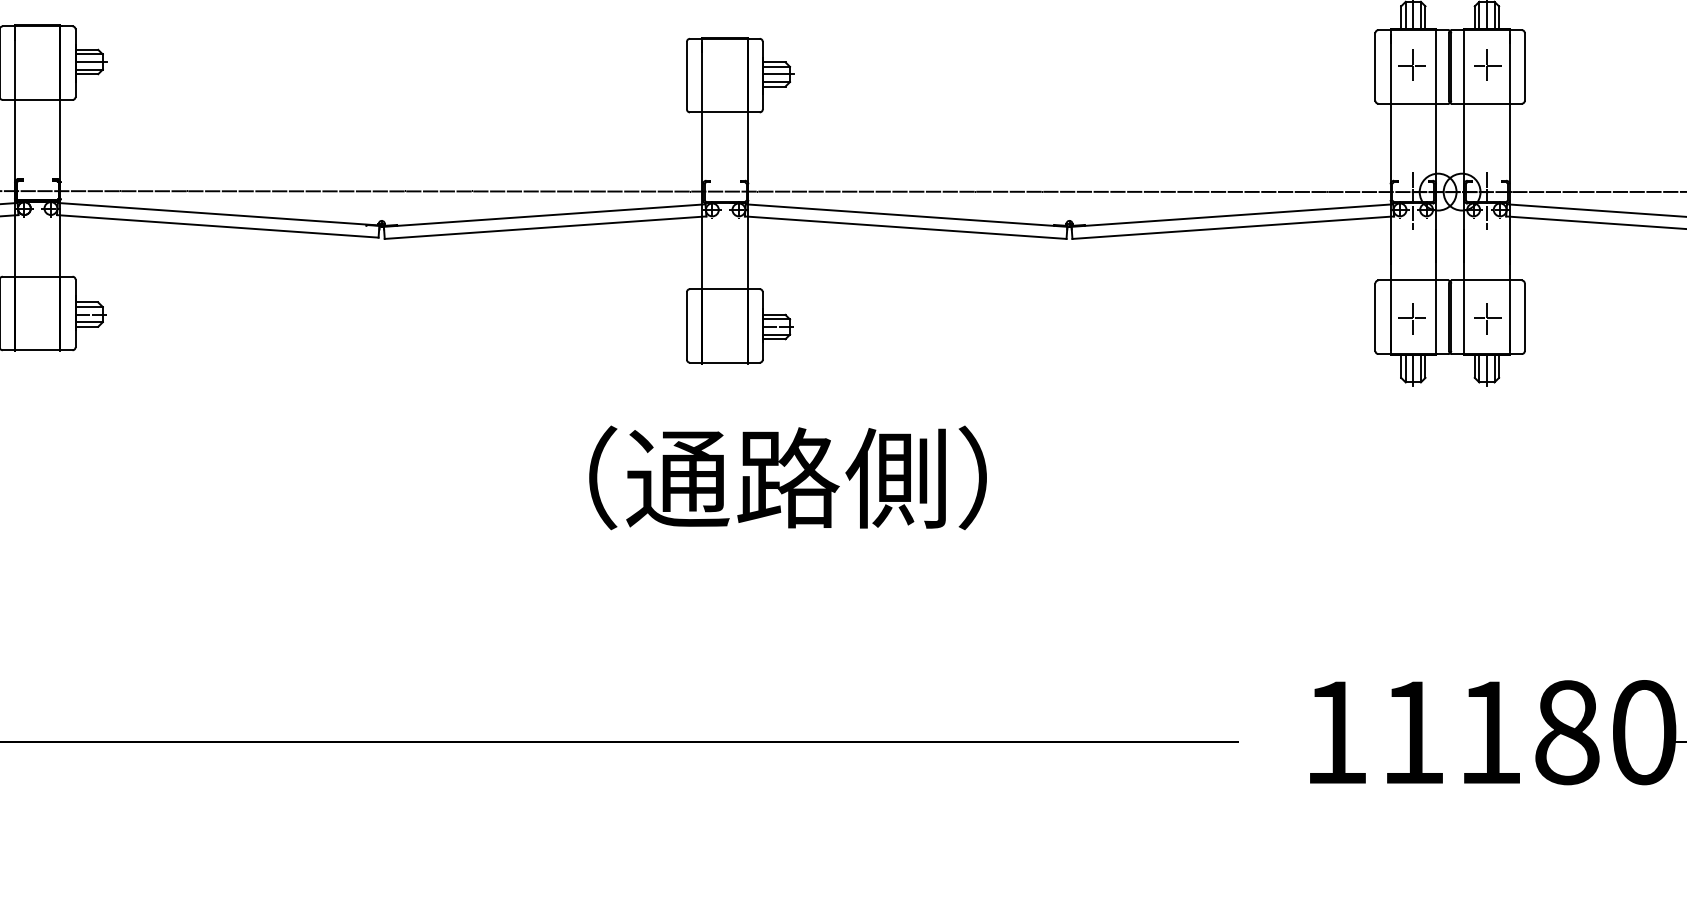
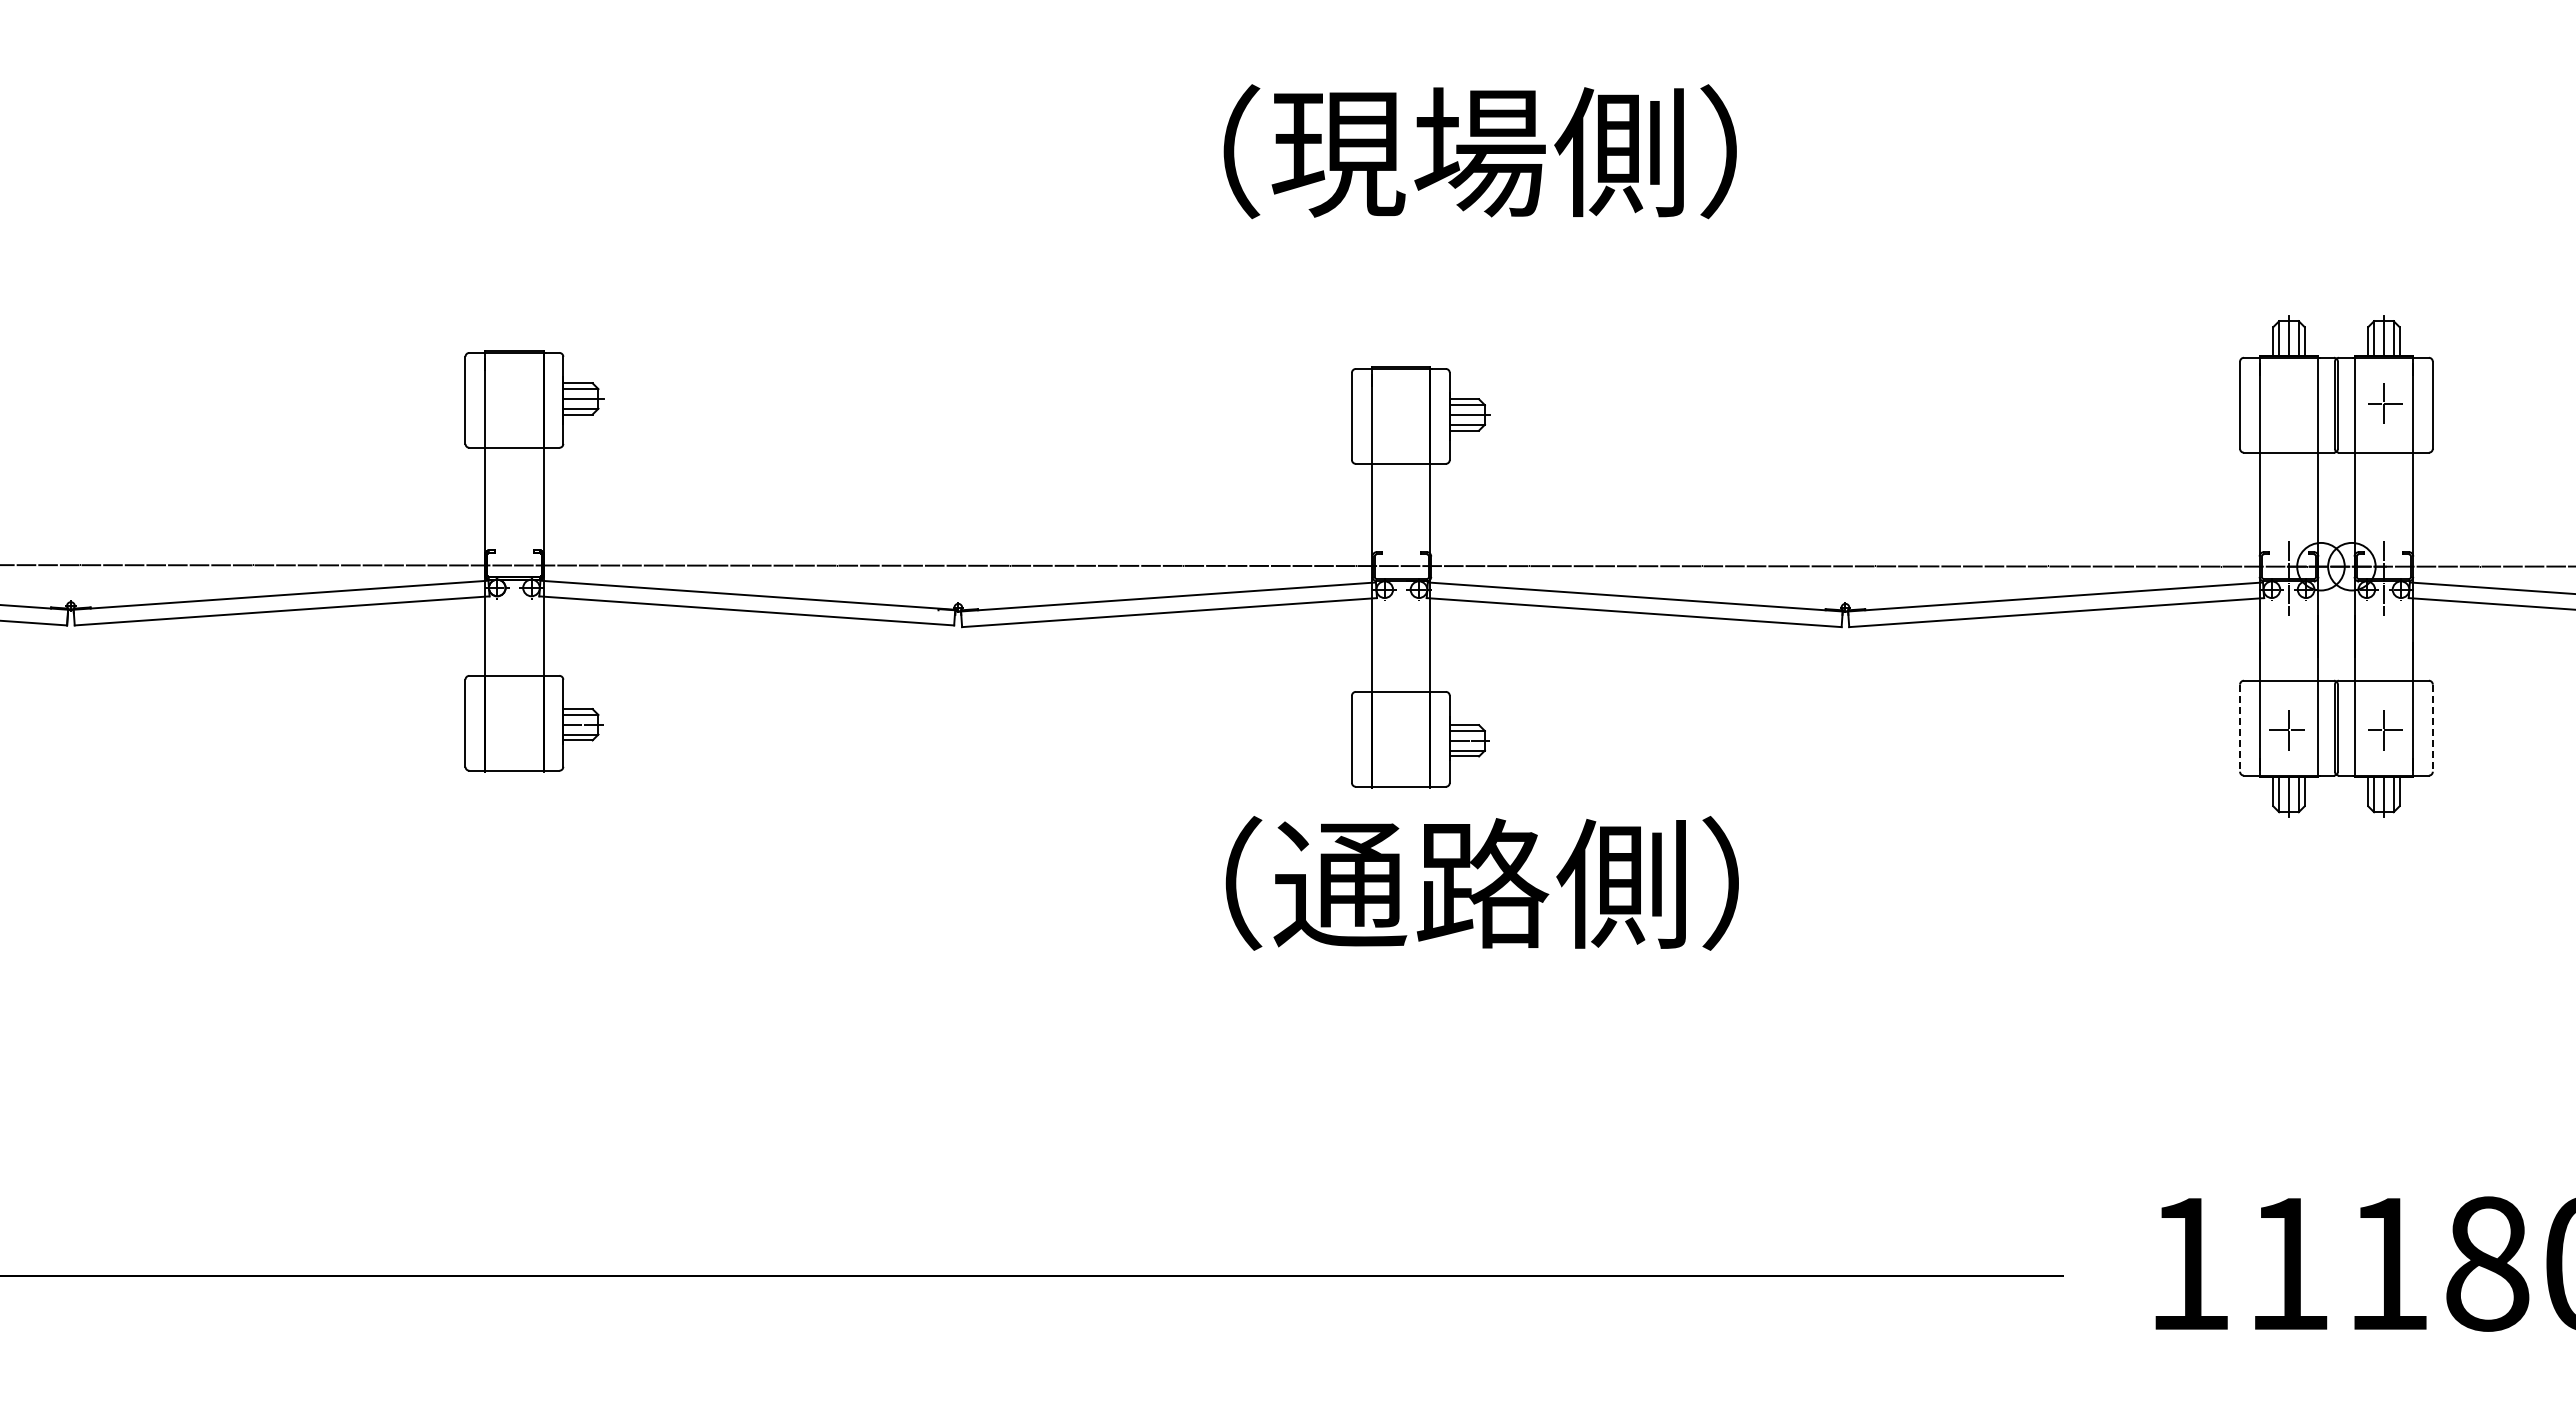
part: (1411, 65) -> (2286, 403), removed
line: (1375, 317) -> (2240, 728), solid -> dashed
line: (1524, 317) -> (2432, 728), solid -> dashed
text: (787, 477) -> (1481, 883), moved

